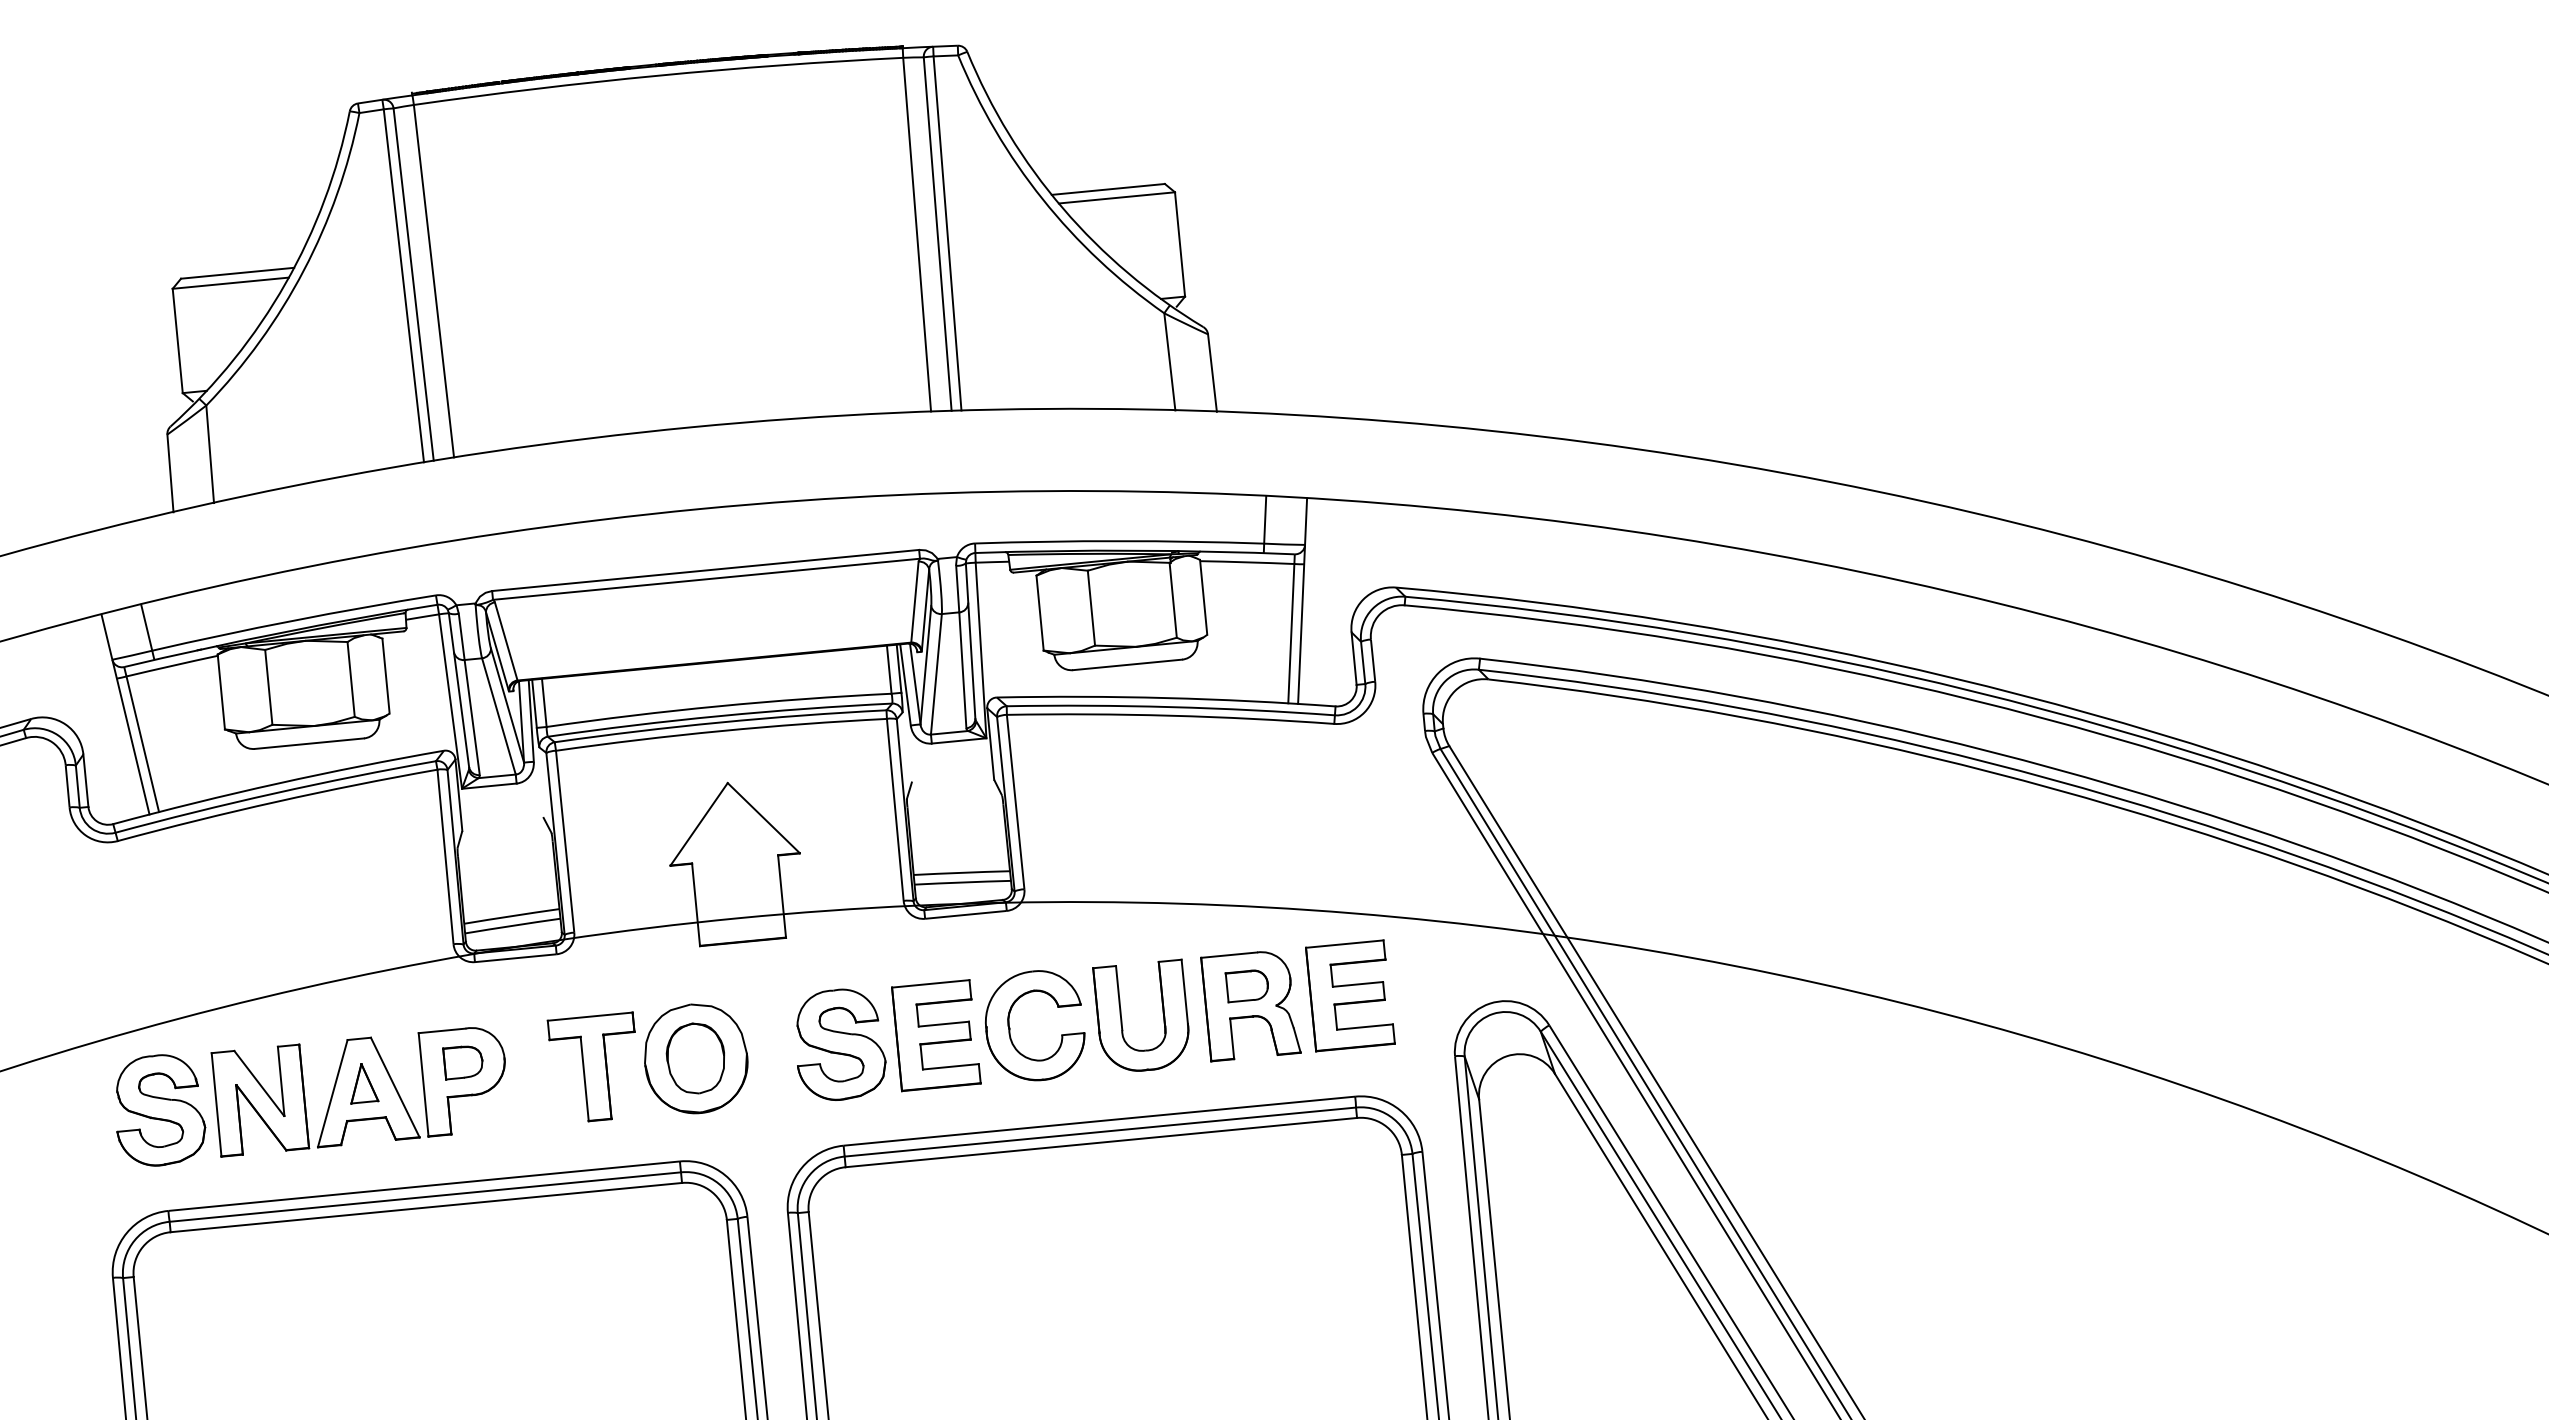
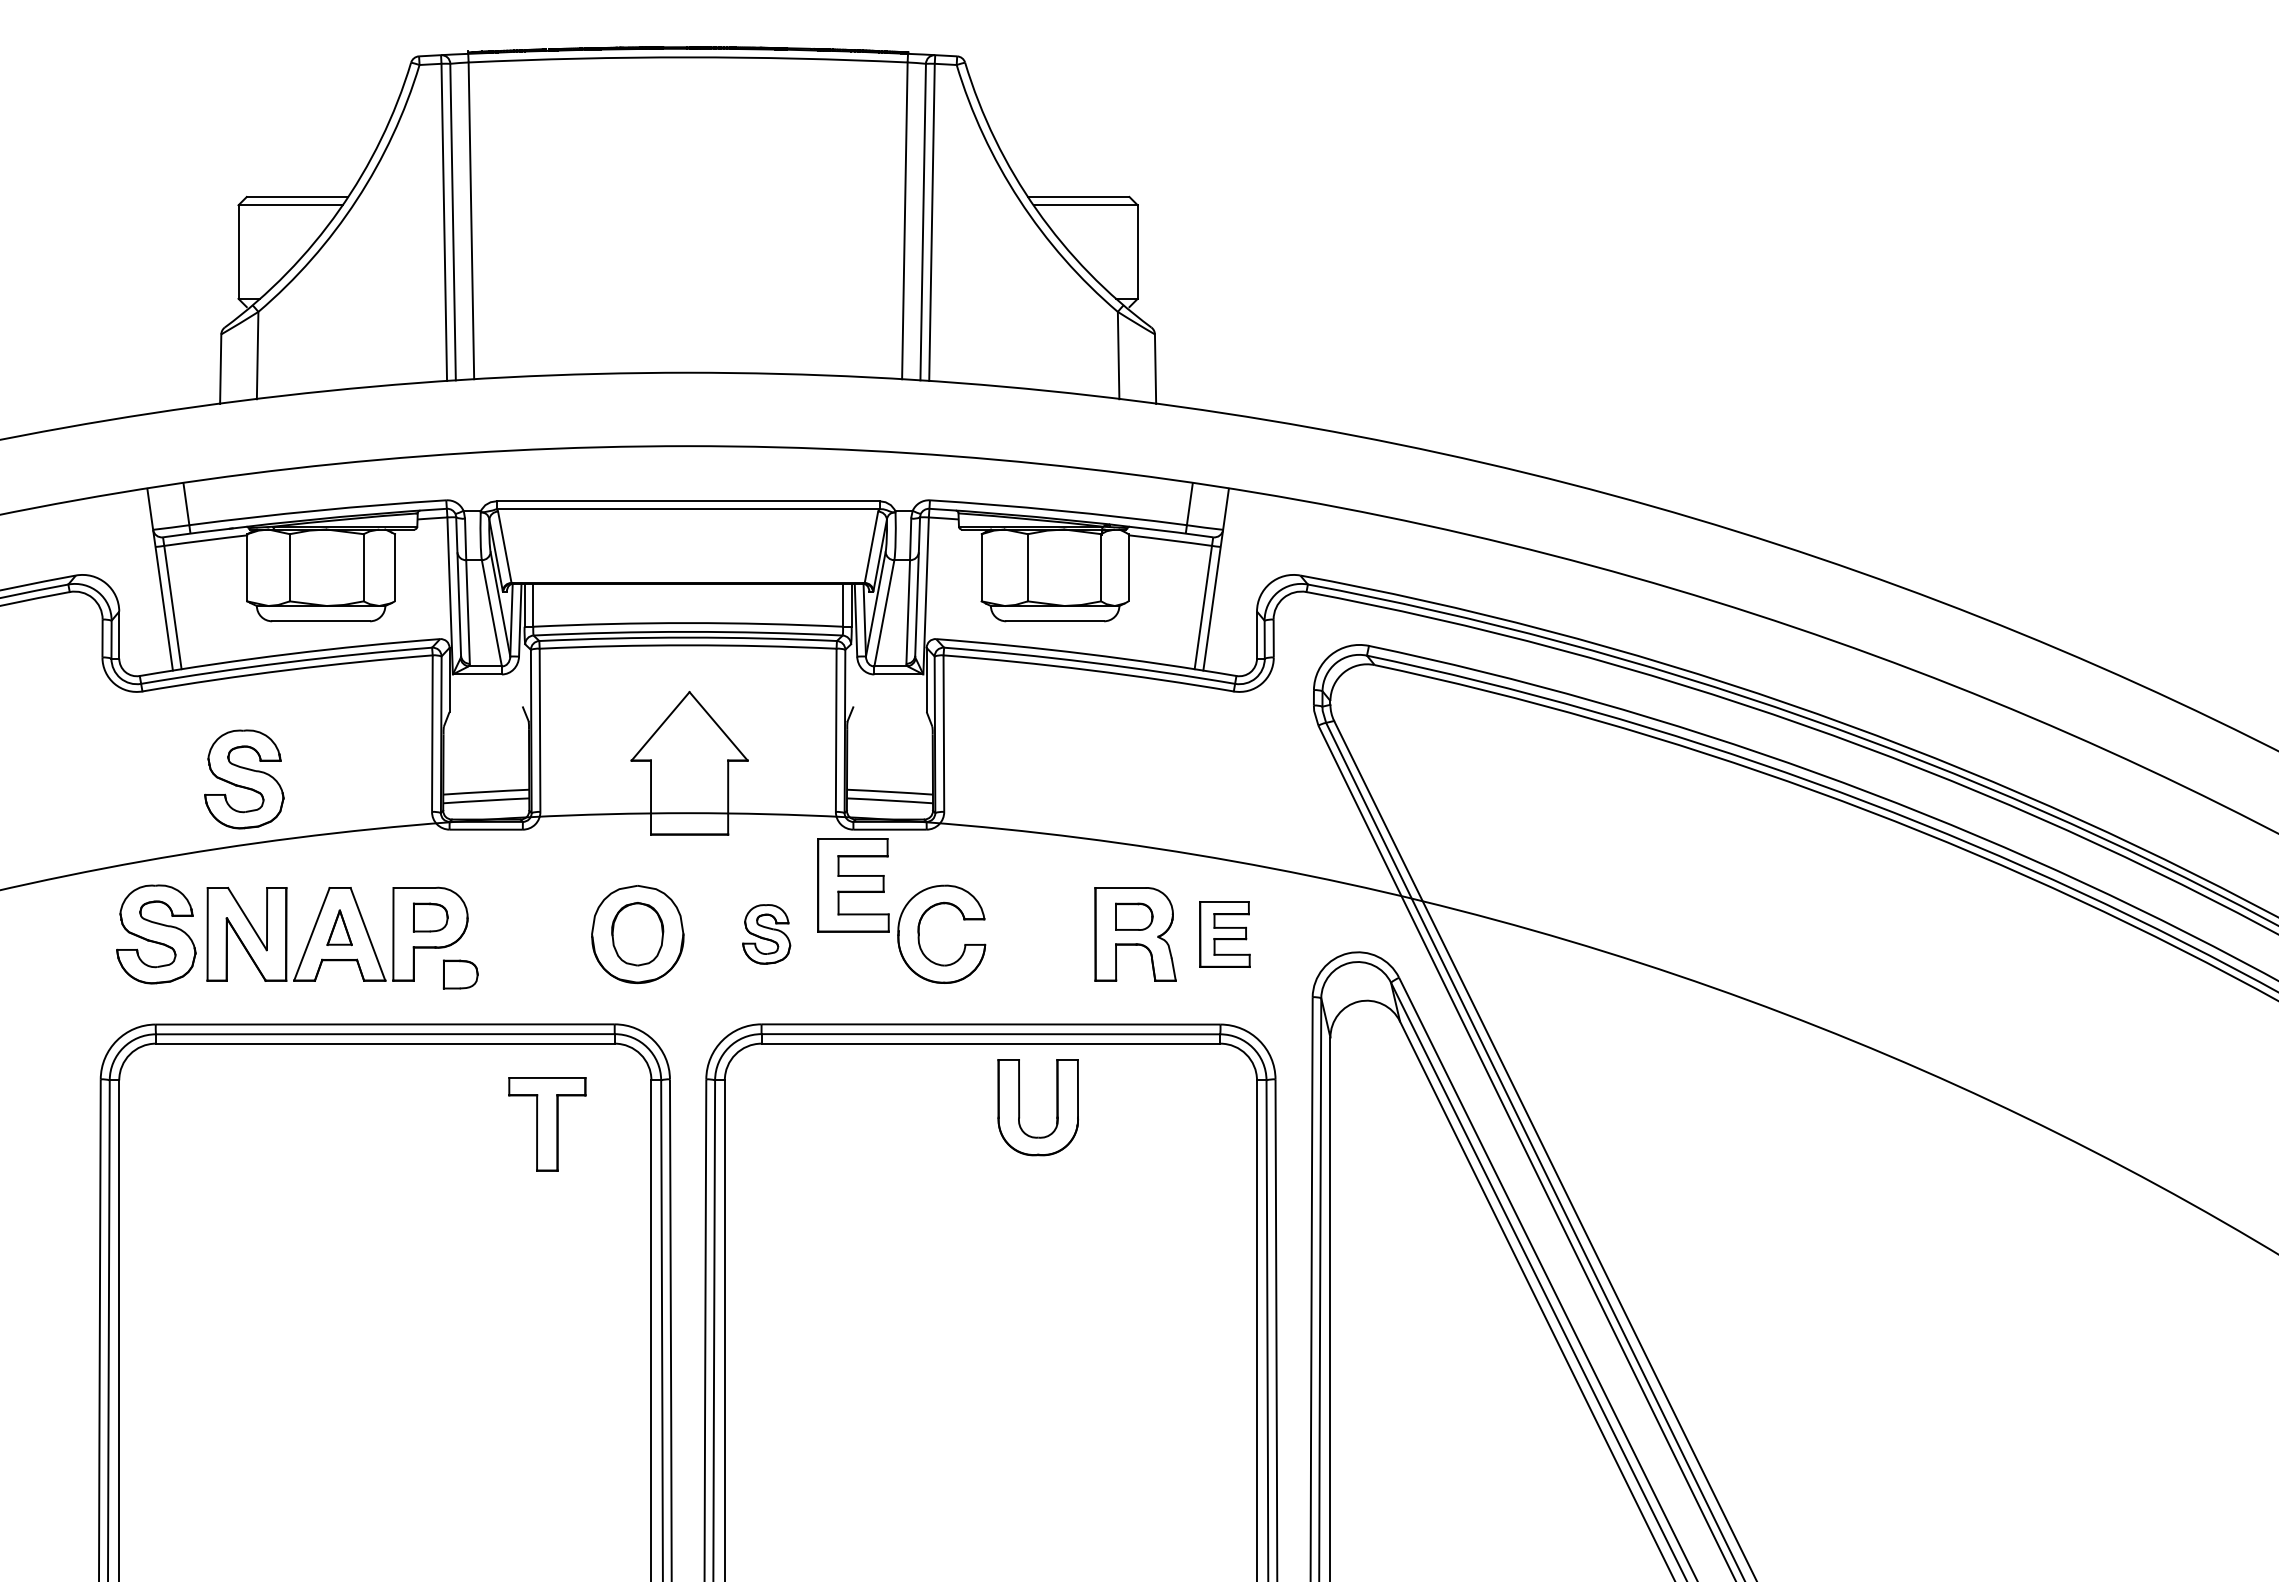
part: (241, 928) -> (244, 779), added
part: (1349, 995) -> (1224, 934), size x0.7
part: (1121, 1018) -> (1019, 1107), moved
part: (936, 1035) -> (853, 885), moved
part: (839, 1044) -> (766, 934), size x0.6
part: (595, 1068) -> (547, 1124), moved
part: (502, 1122) -> (460, 974), added

